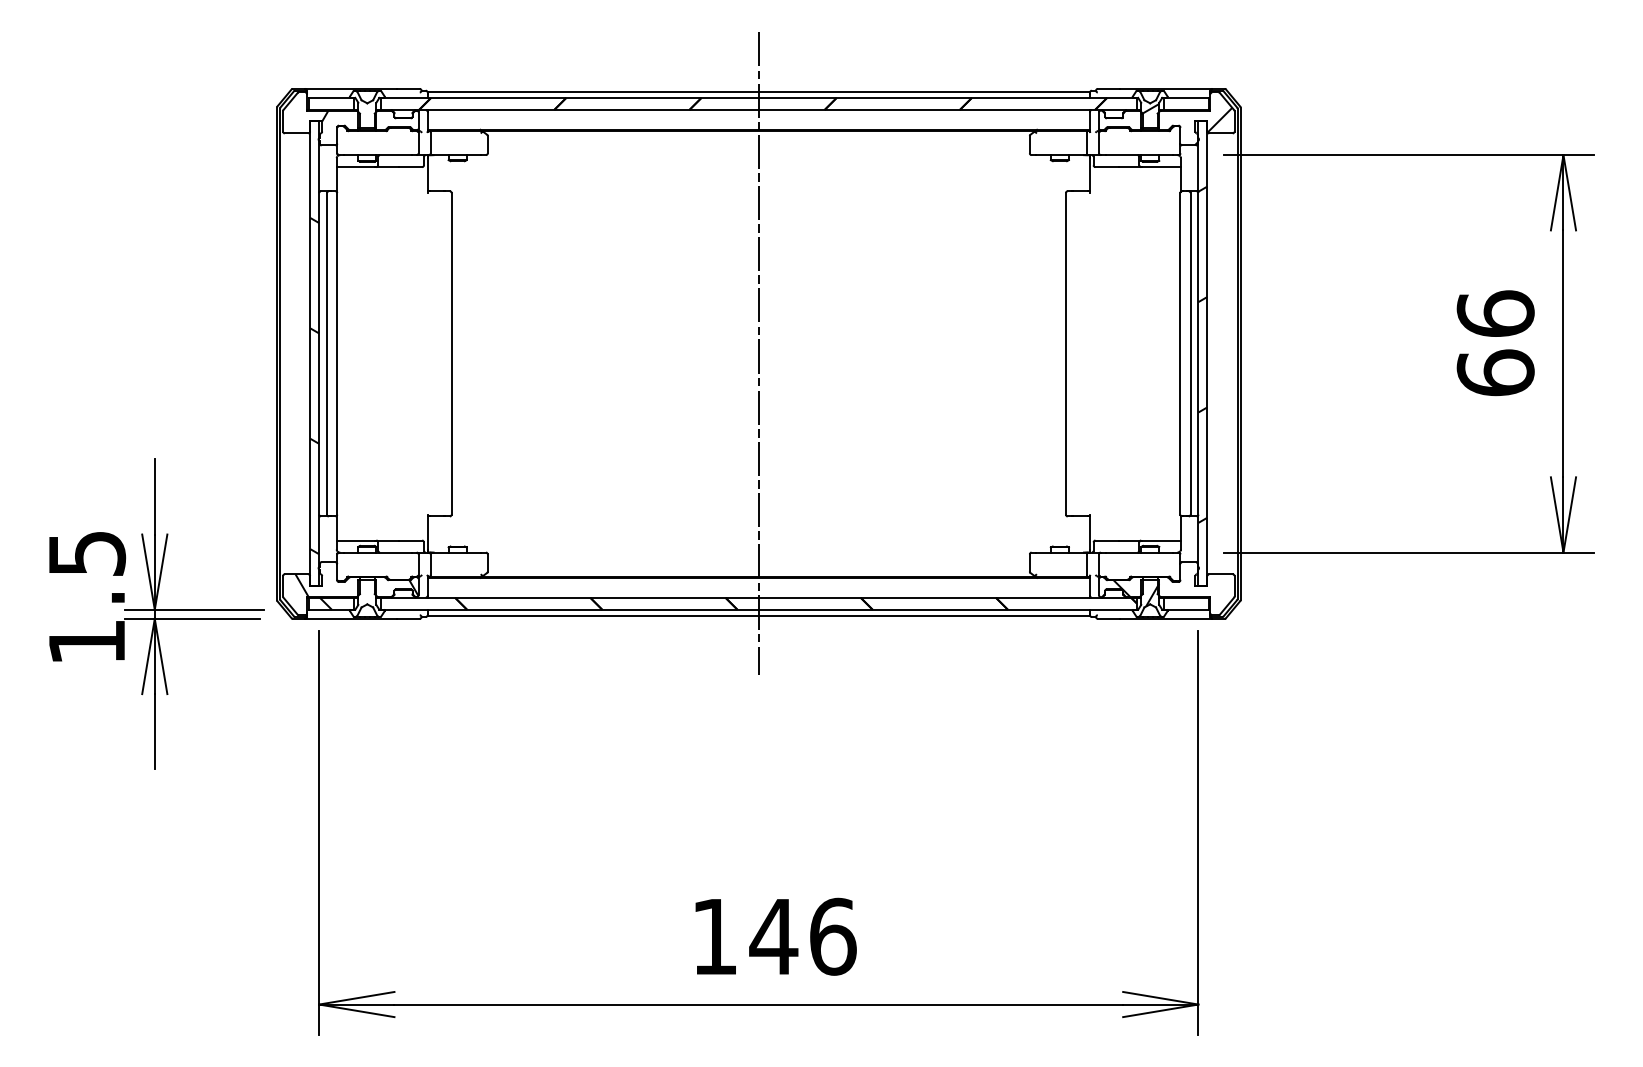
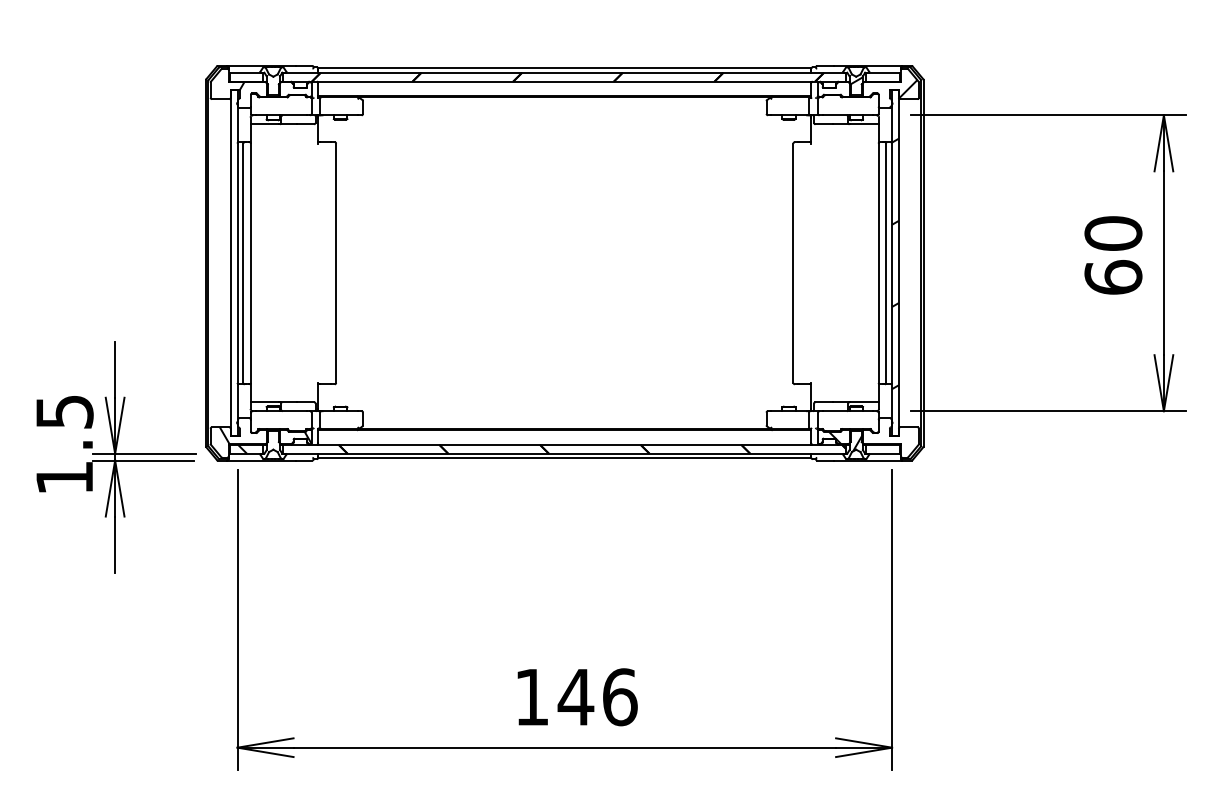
text: (1495, 313) -> (1113, 233), 66 -> 60
line: (758, 352) -> (564, 262), removed
hatch: (313, 386) -> (233, 287), removed

